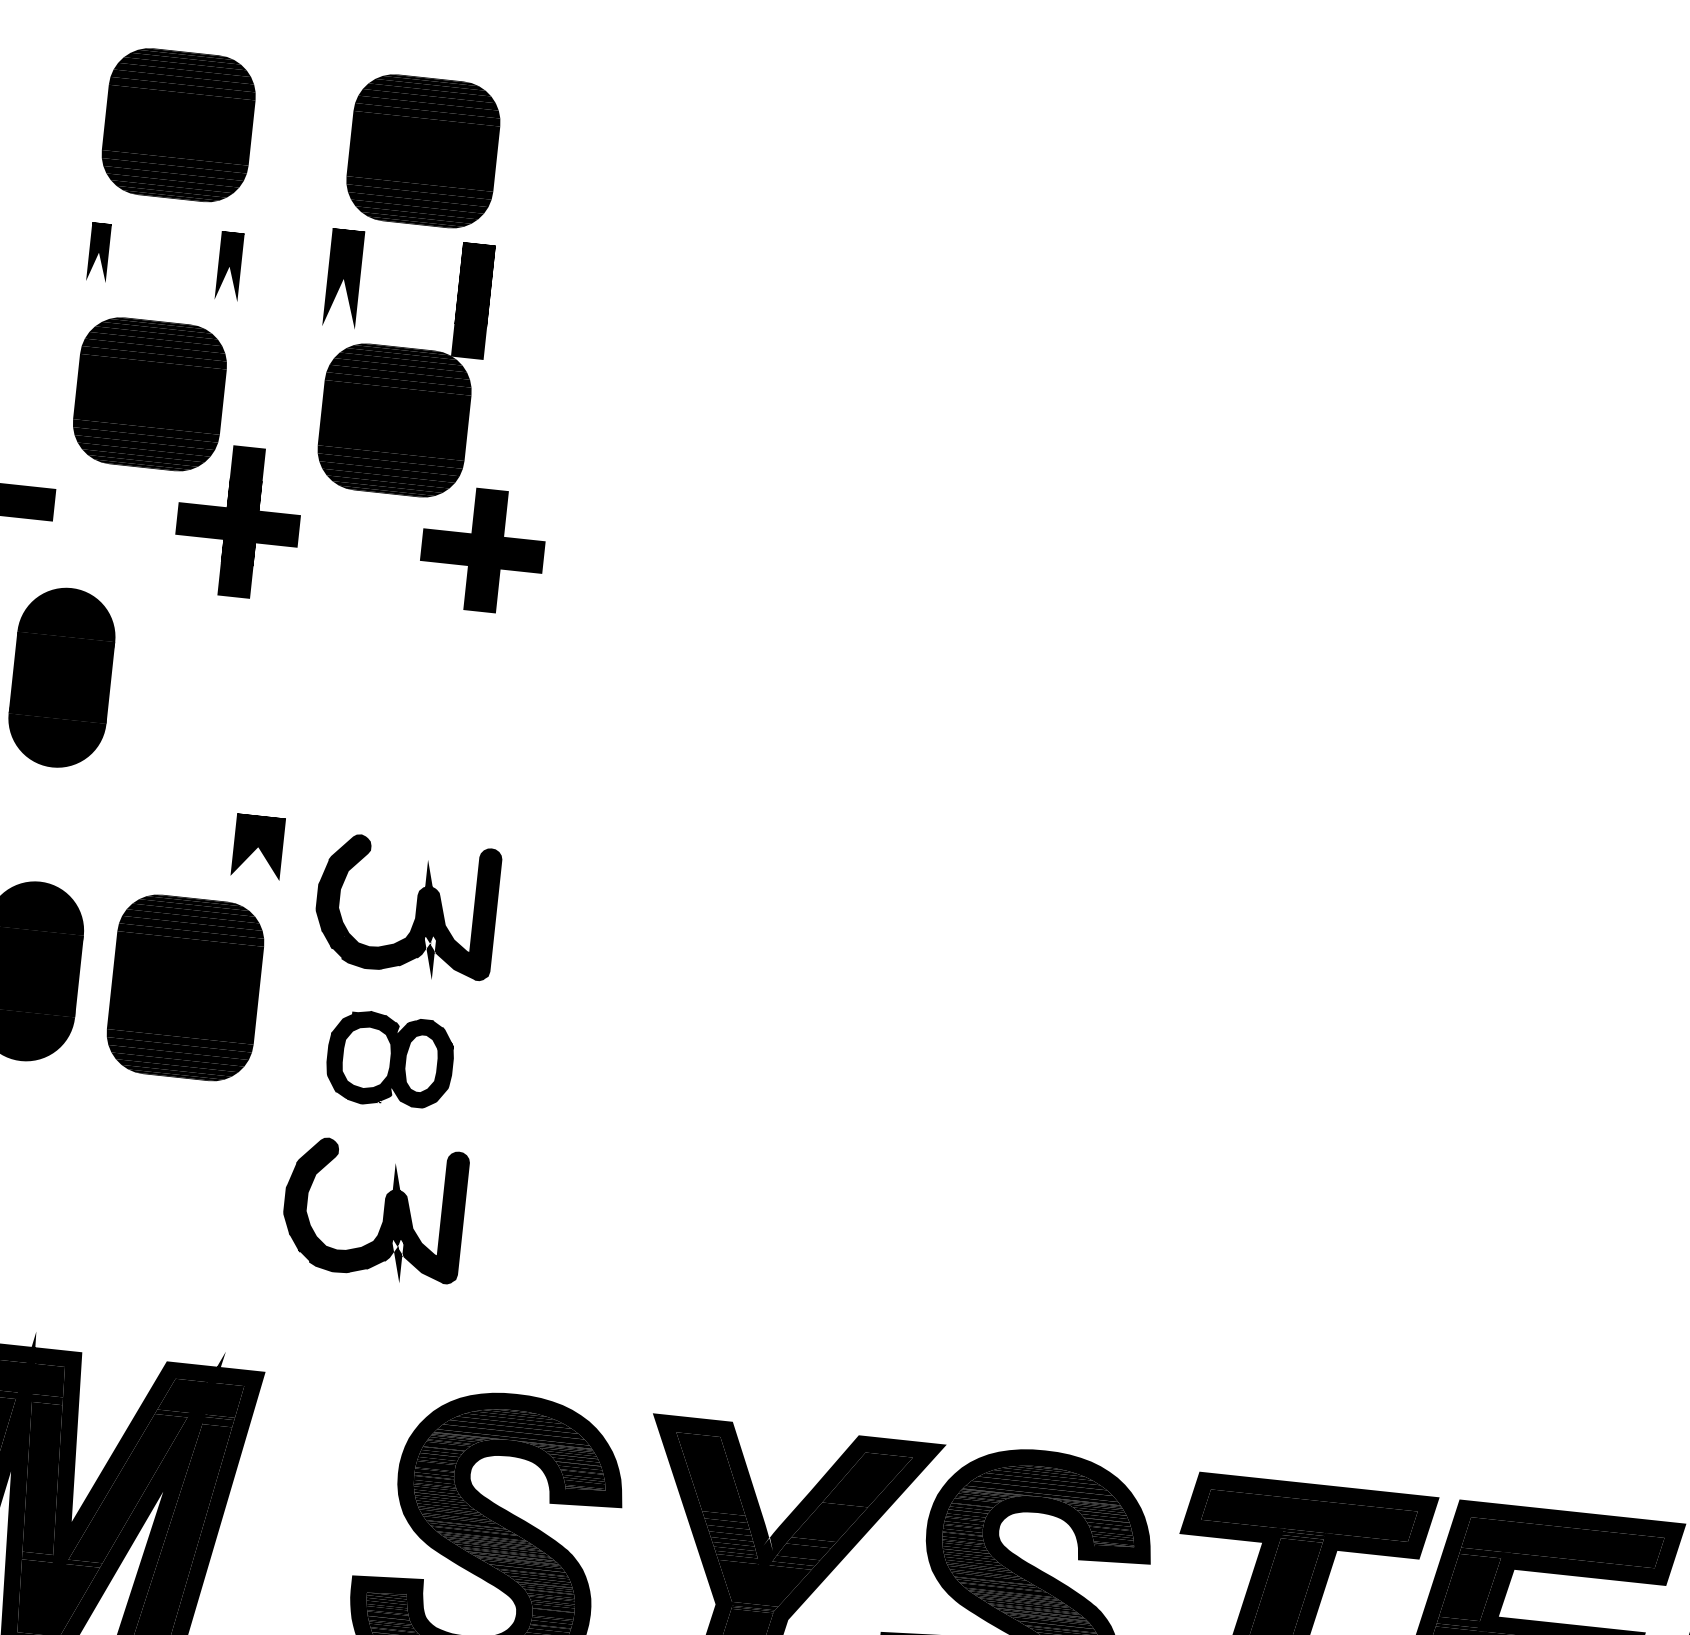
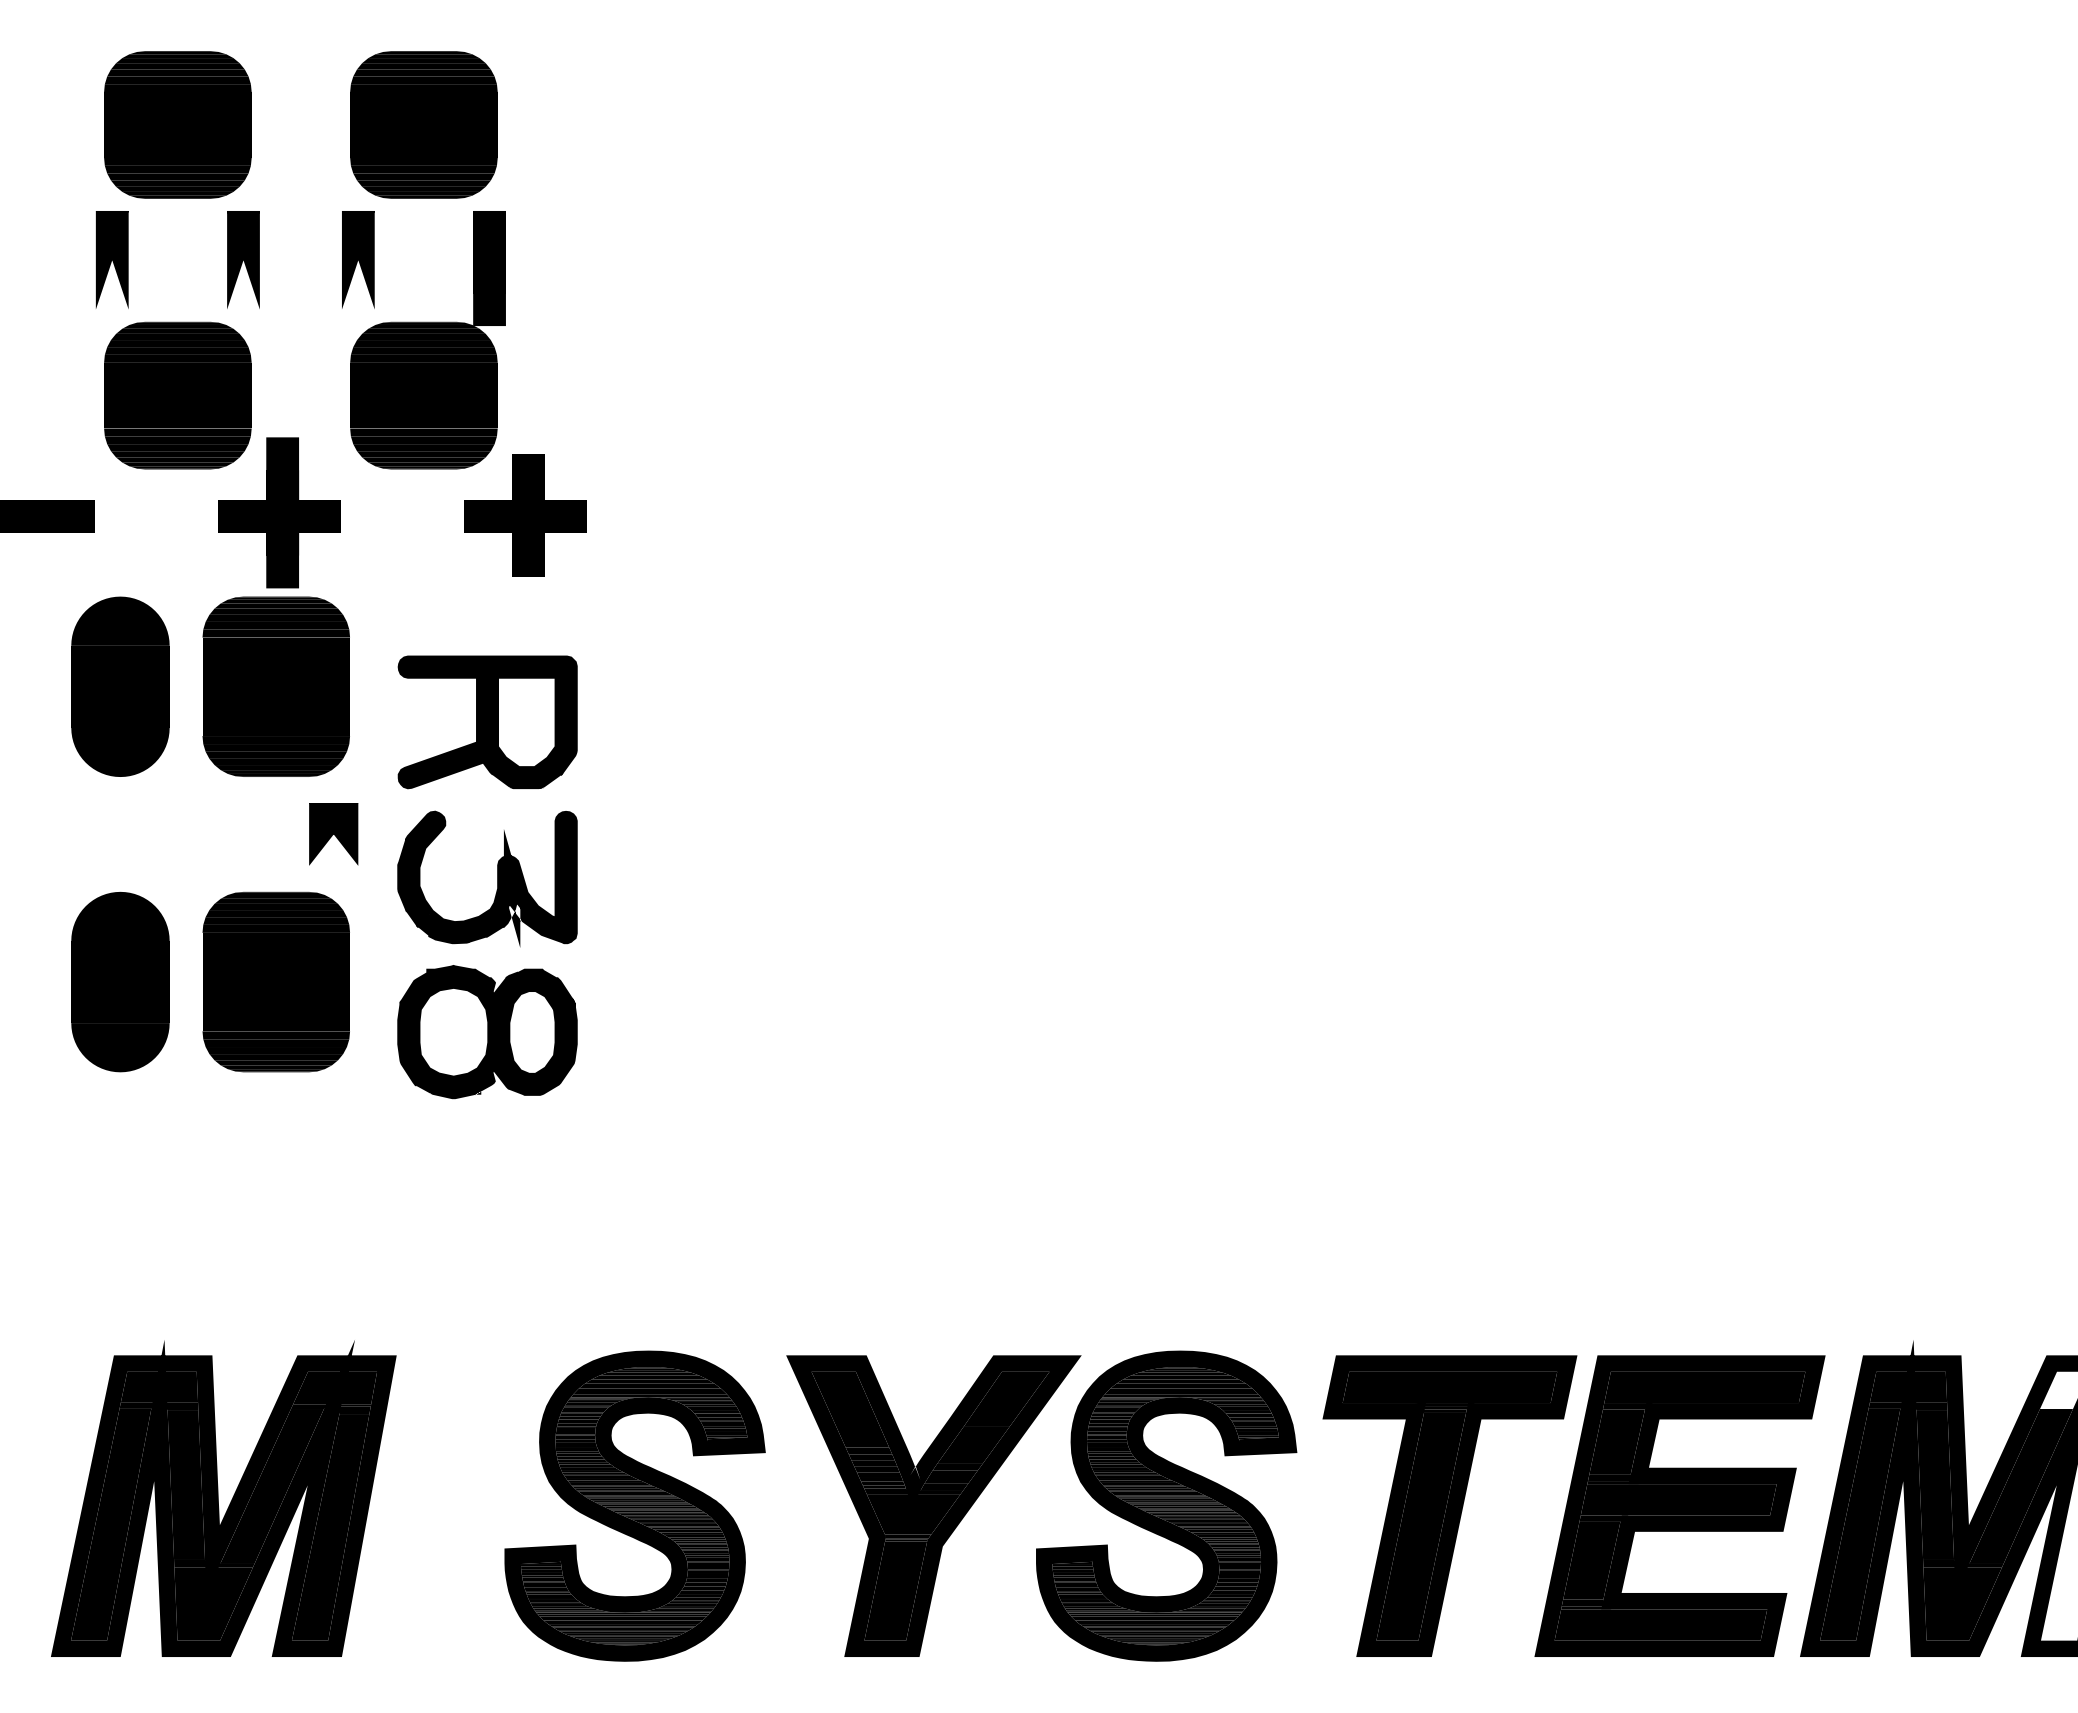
part: (98, 251) -> (111, 259), size x1.67
part: (229, 265) -> (243, 259), size x1.43
part: (216, 693) -> (275, 686), added
part: (423, 752) -> (487, 722), added
part: (390, 1060) -> (487, 1032), size x1.43
part: (384, 1211) -> (497, 1183), removed

